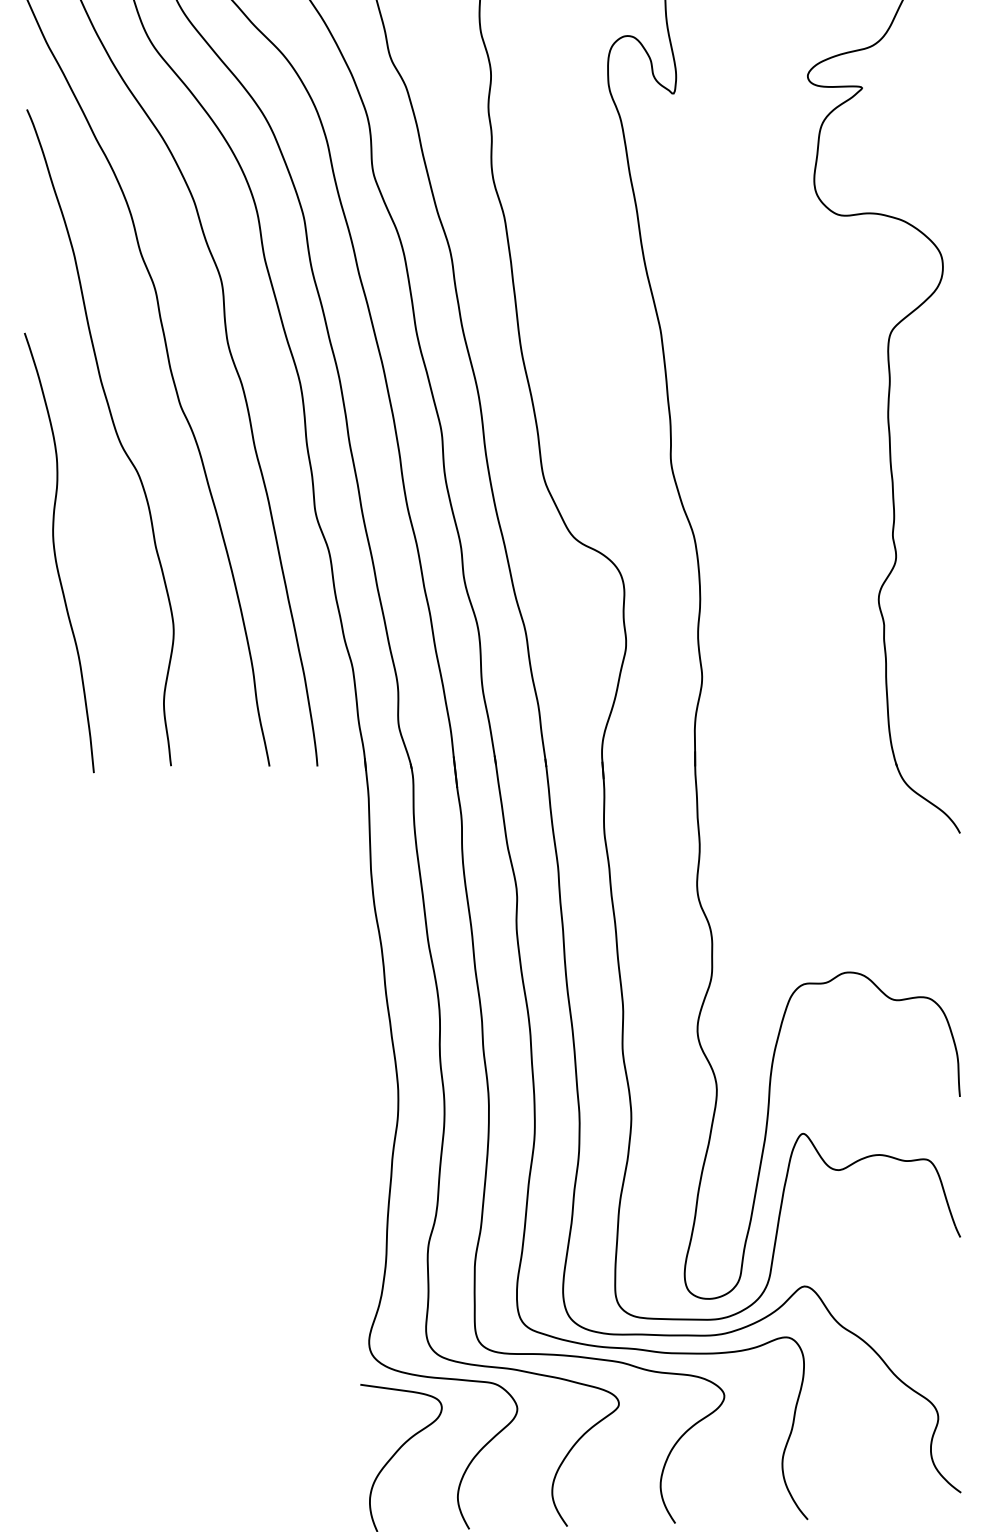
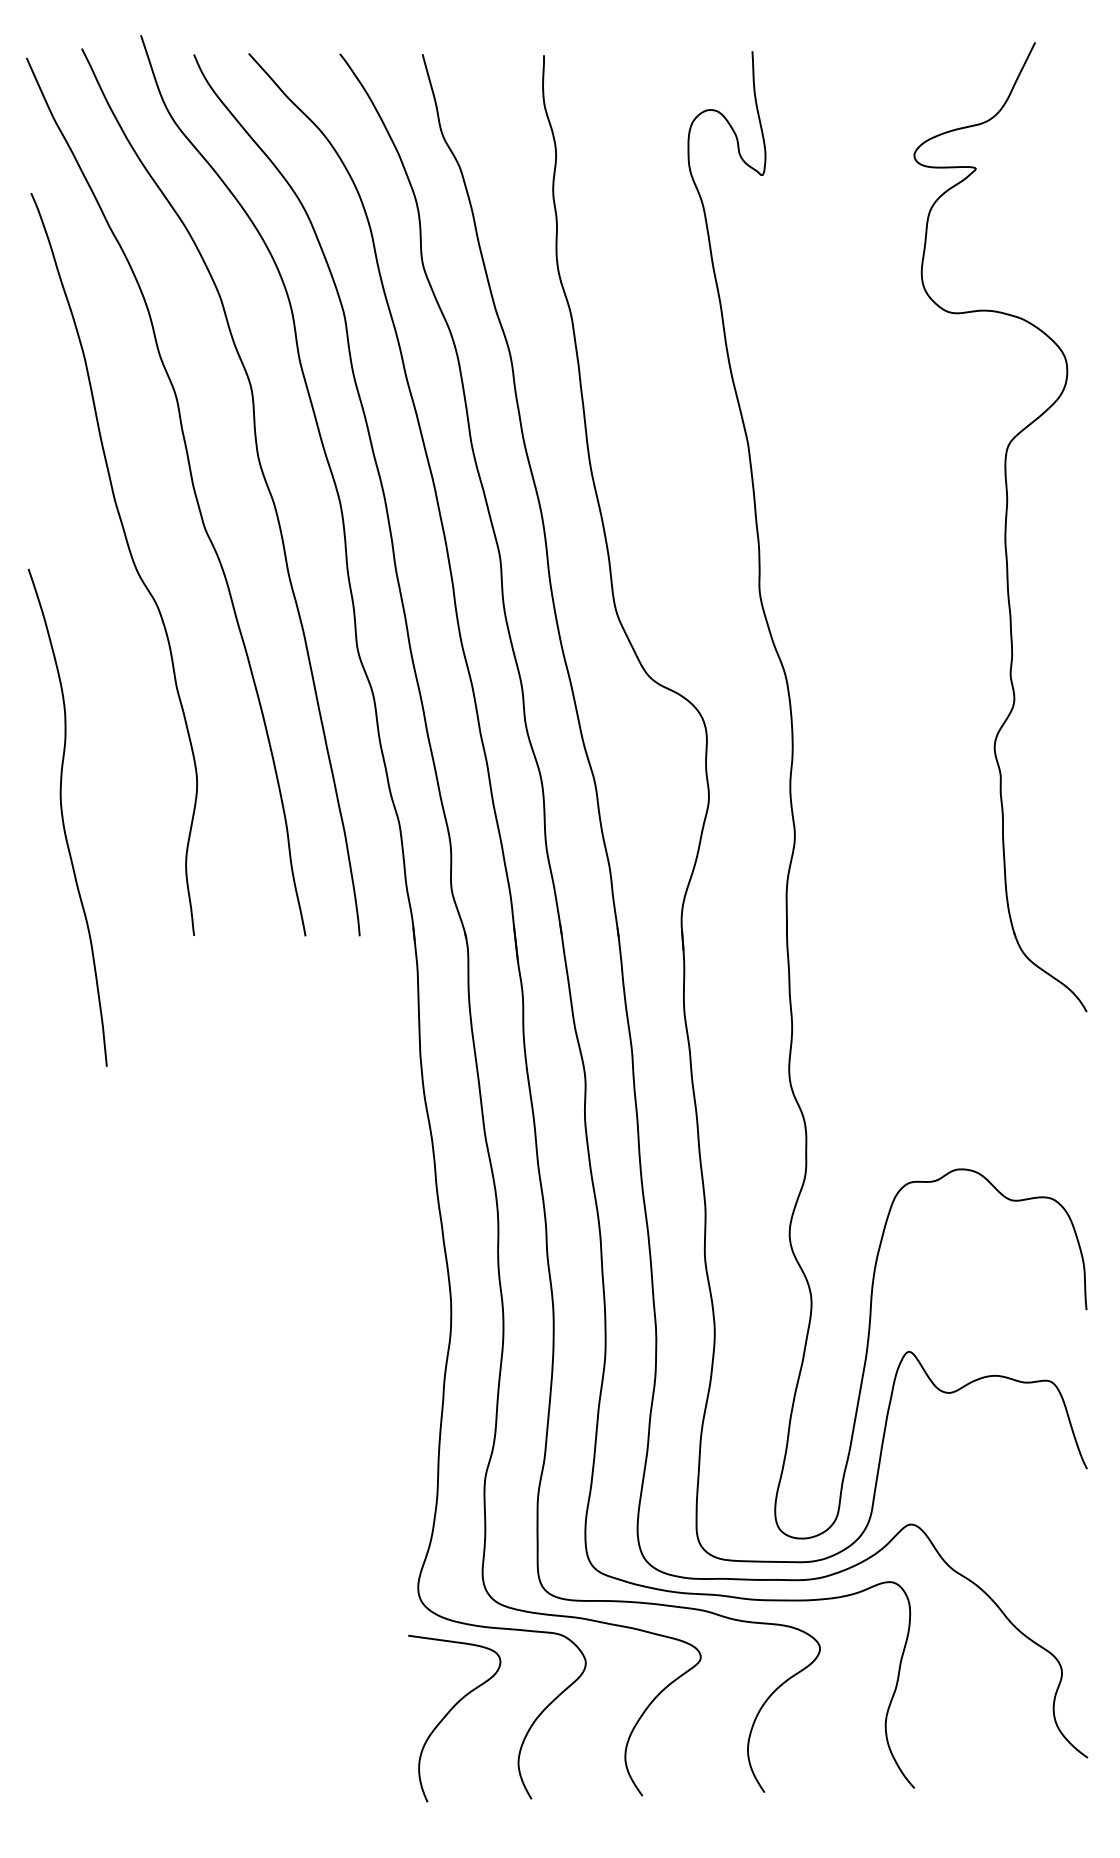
curve: (55, 552) -> (63, 817), moved

